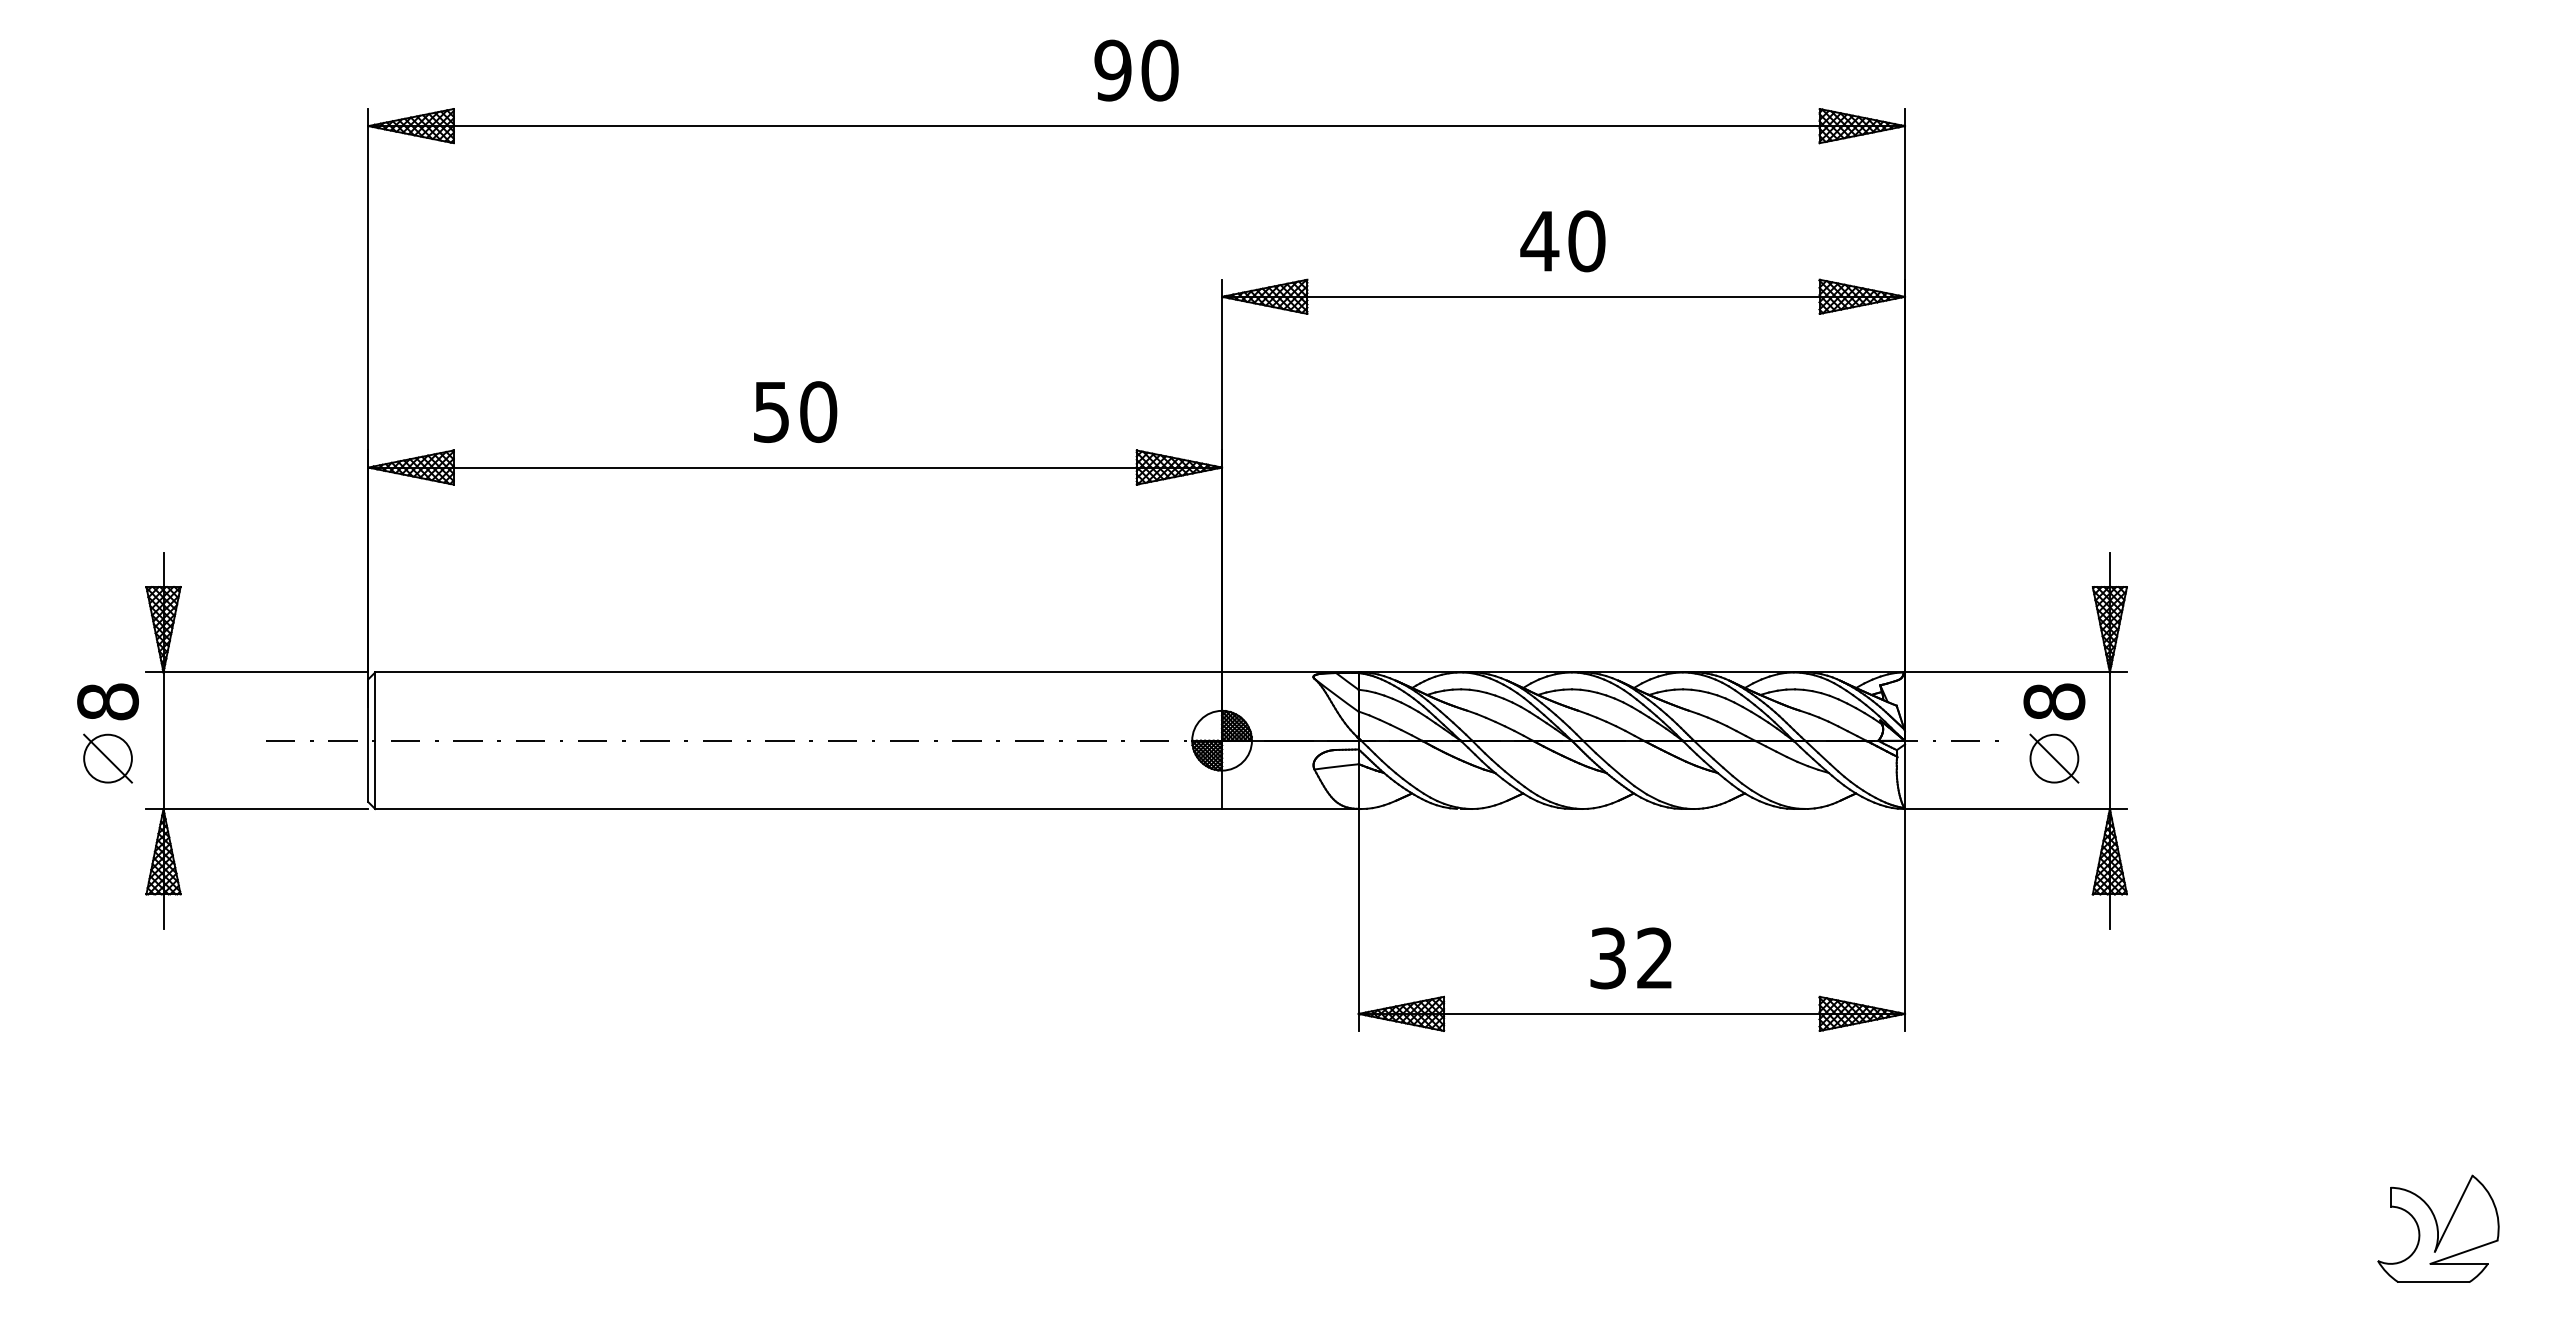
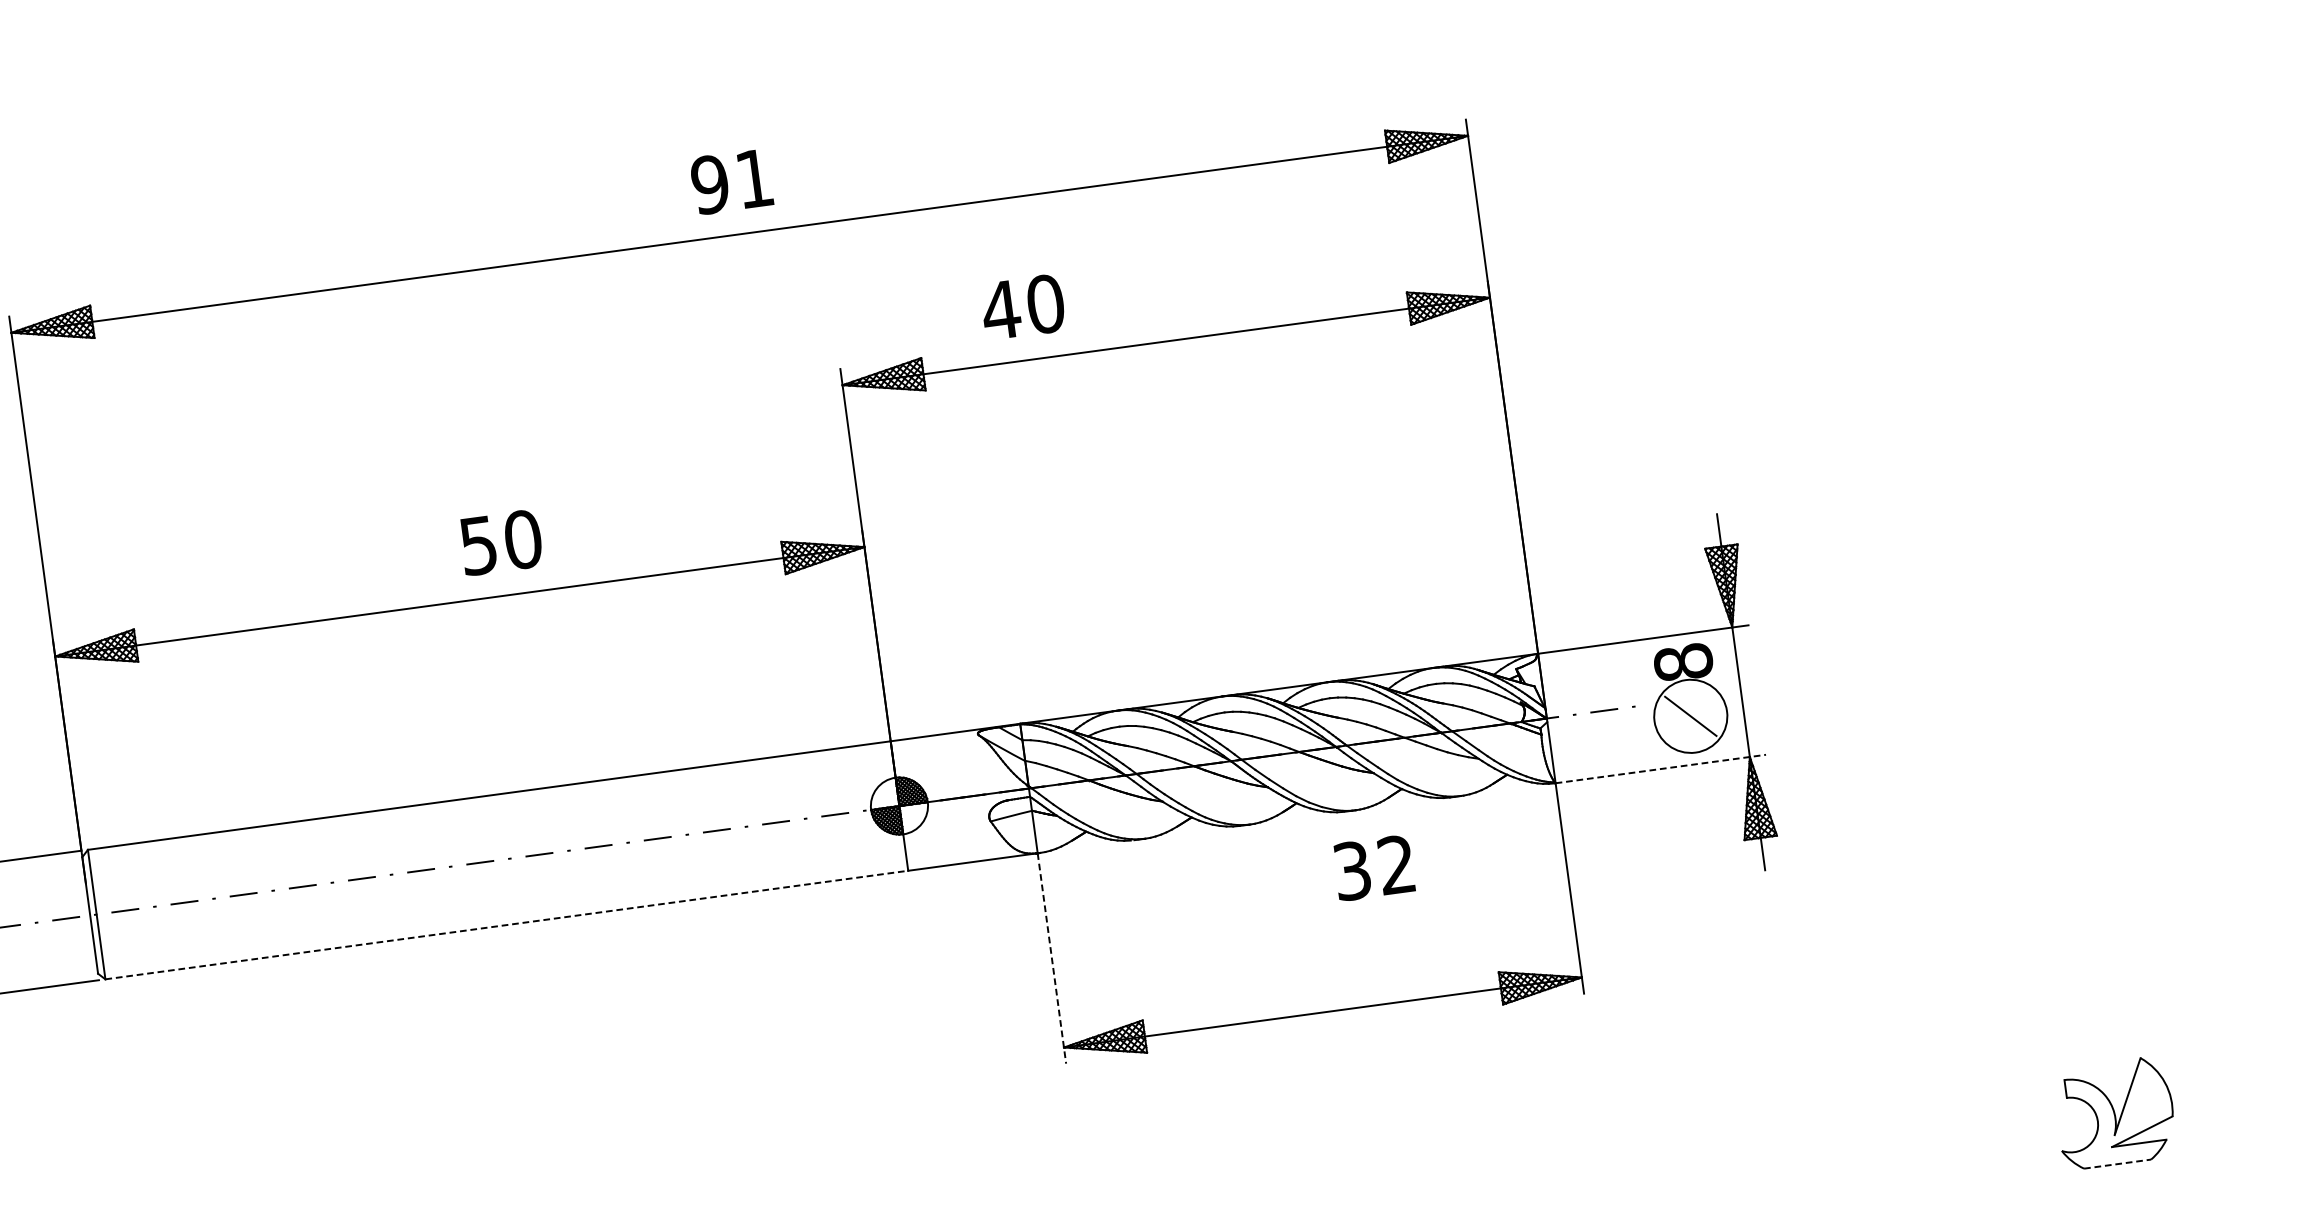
text: (1159, 70) -> (754, 178), 90 -> 91
text: (1562, 241) -> (1022, 307), moved
text: (795, 411) -> (501, 542), moved
circle: (2054, 758) -> (1690, 716), size x1.6
line: (799, 809) -> (507, 925), solid -> dashed
line: (2016, 809) -> (1661, 769), solid -> dashed
line: (1358, 920) -> (1051, 958), solid -> dashed
text: (1630, 958) -> (1373, 868), moved
line: (2434, 1282) -> (2118, 1164), solid -> dashed

